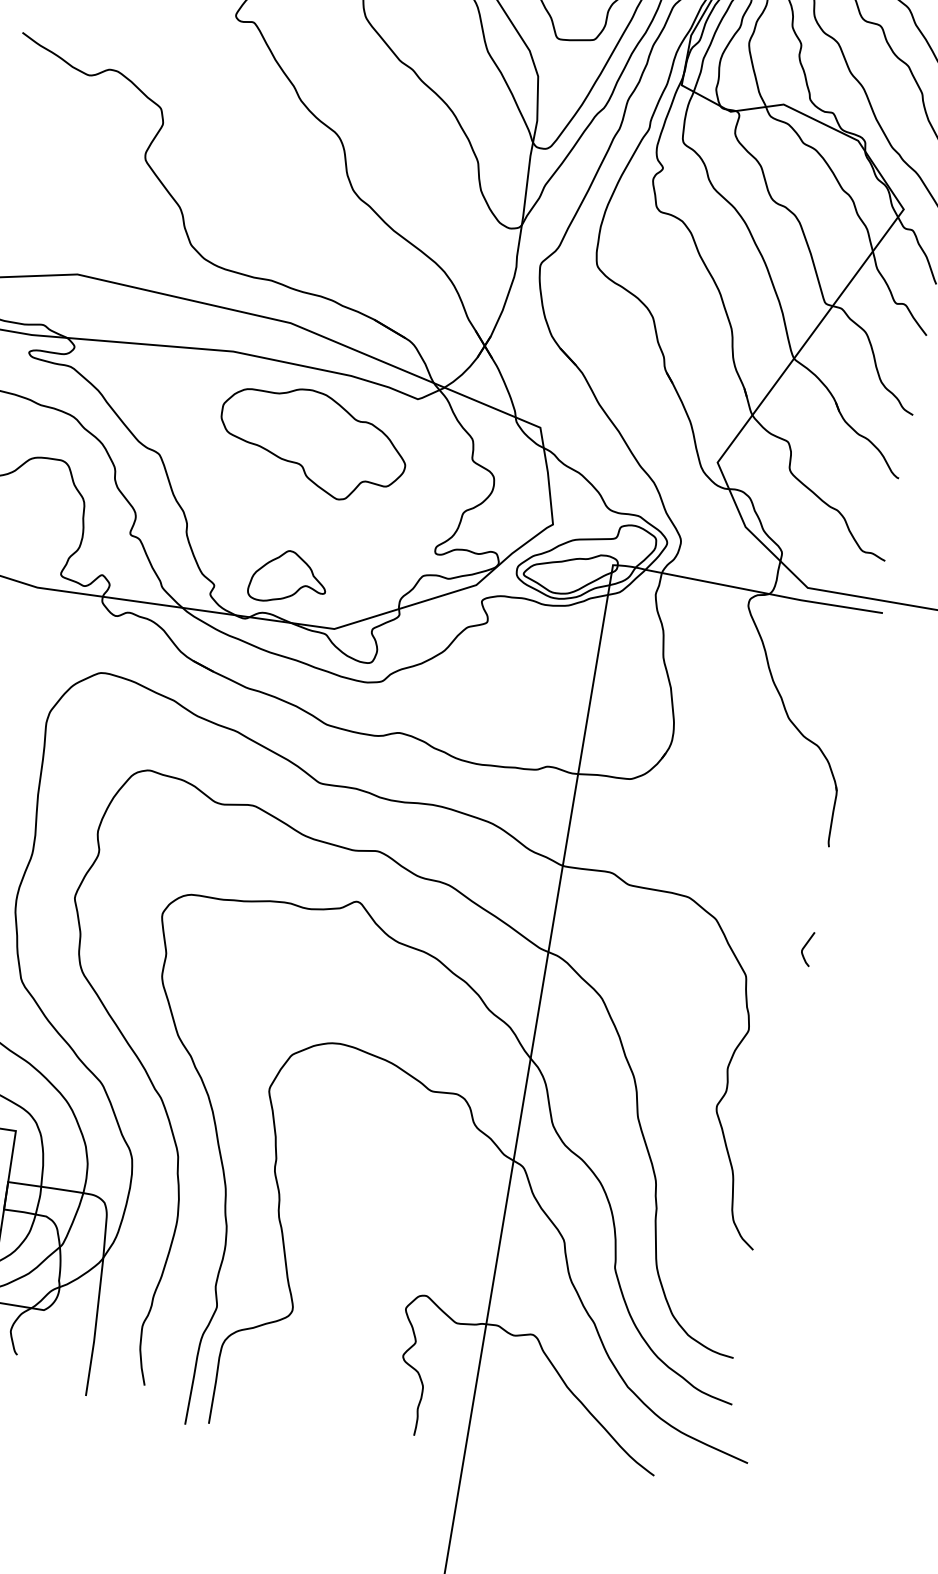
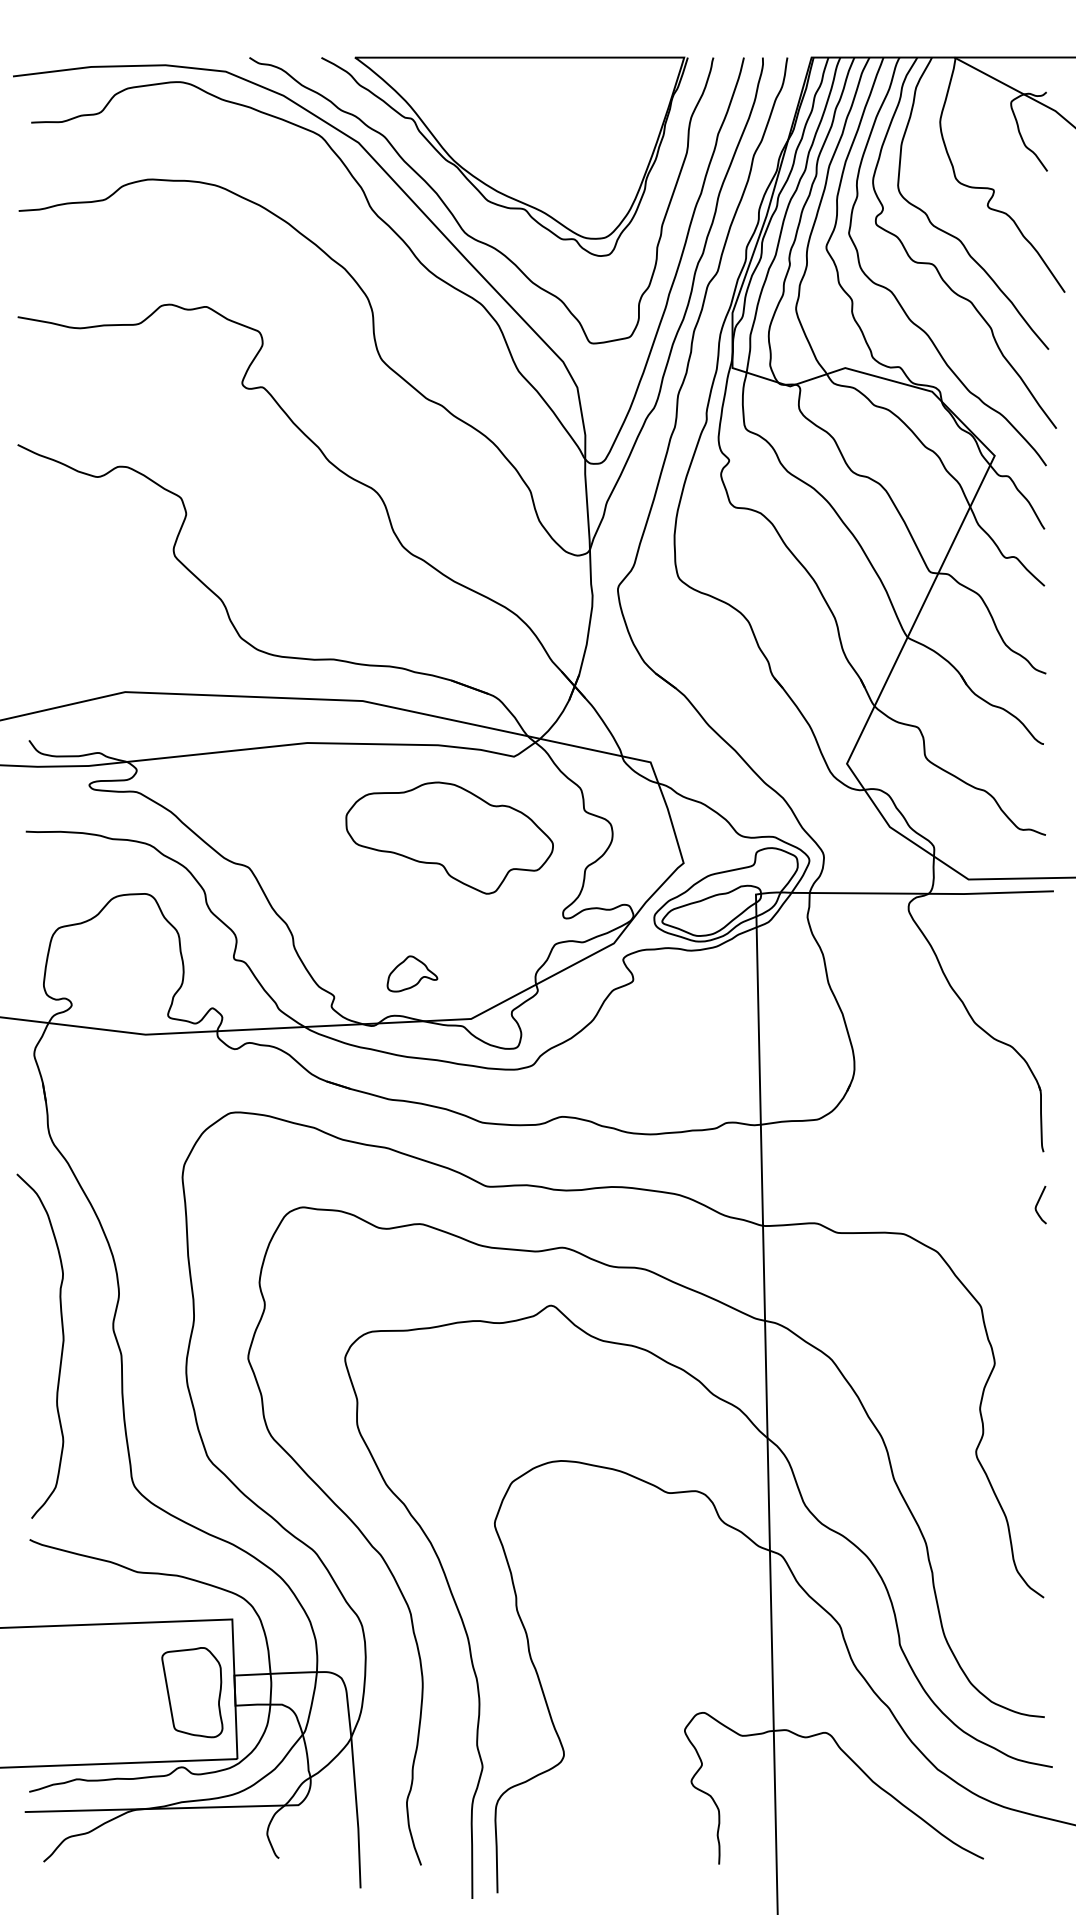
part: (312, 441) -> (449, 837), moved
part: (289, 577) -> (412, 973), size x0.6
curve: (805, 946) -> (1038, 1203), moved

